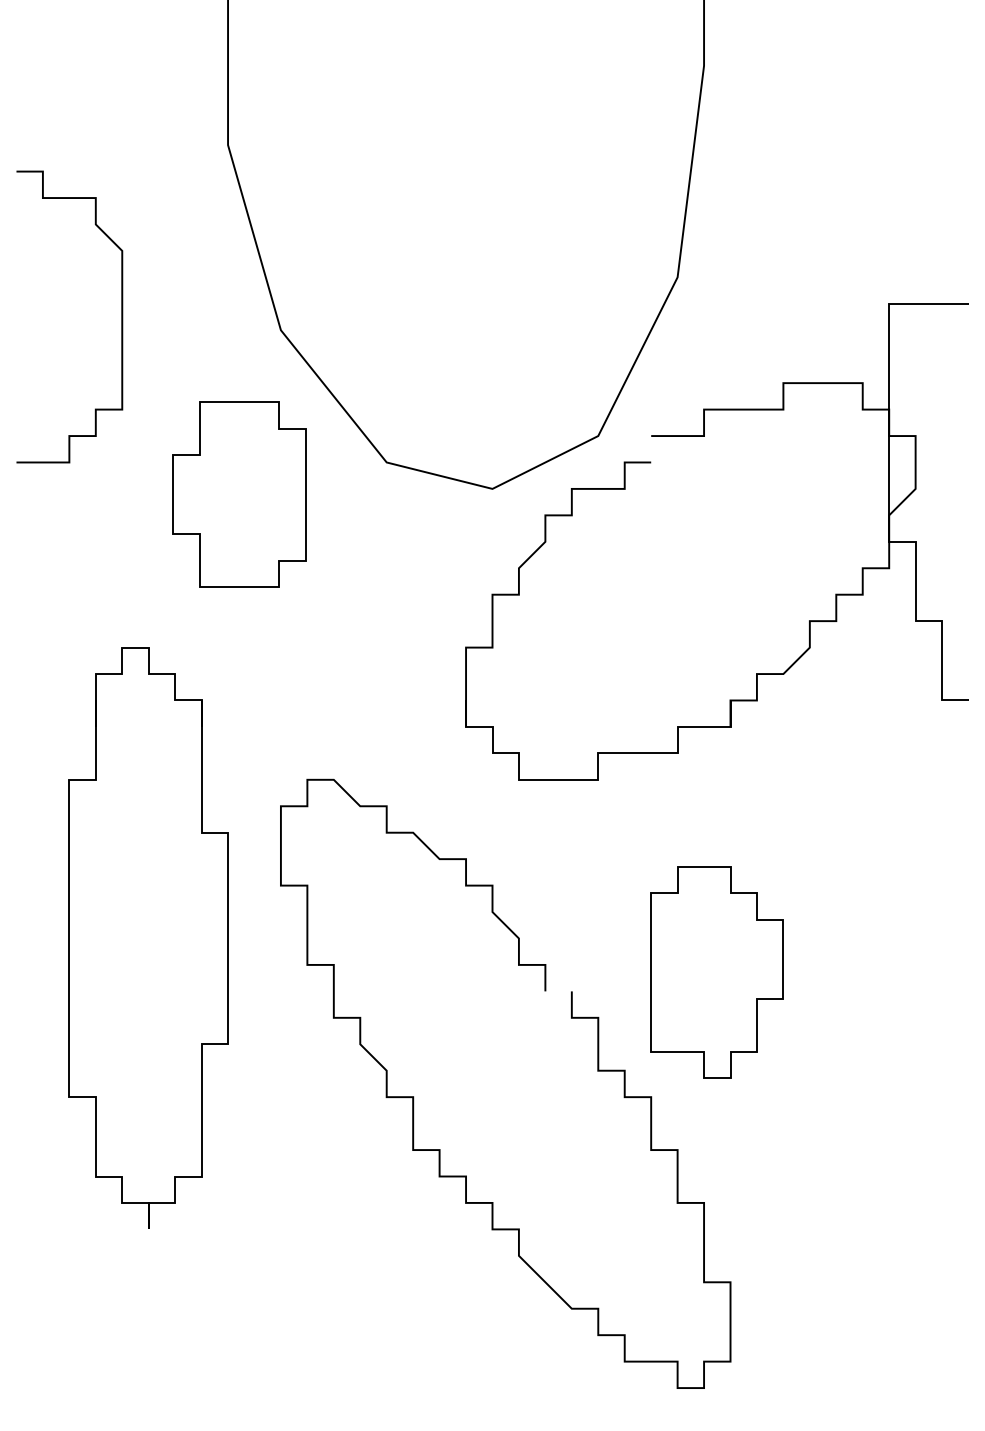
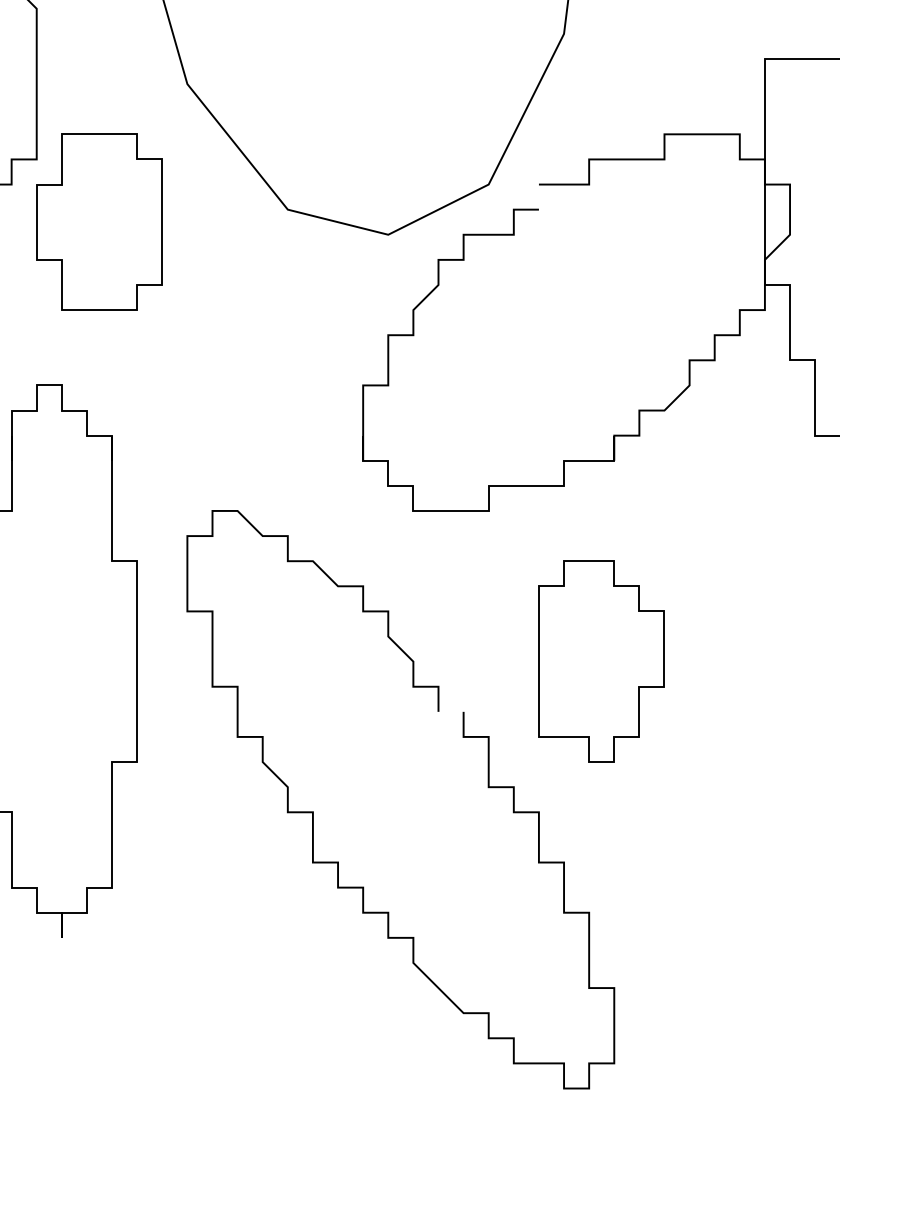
part: (239, 494) -> (99, 222), moved
part: (716, 972) -> (600, 661), moved

